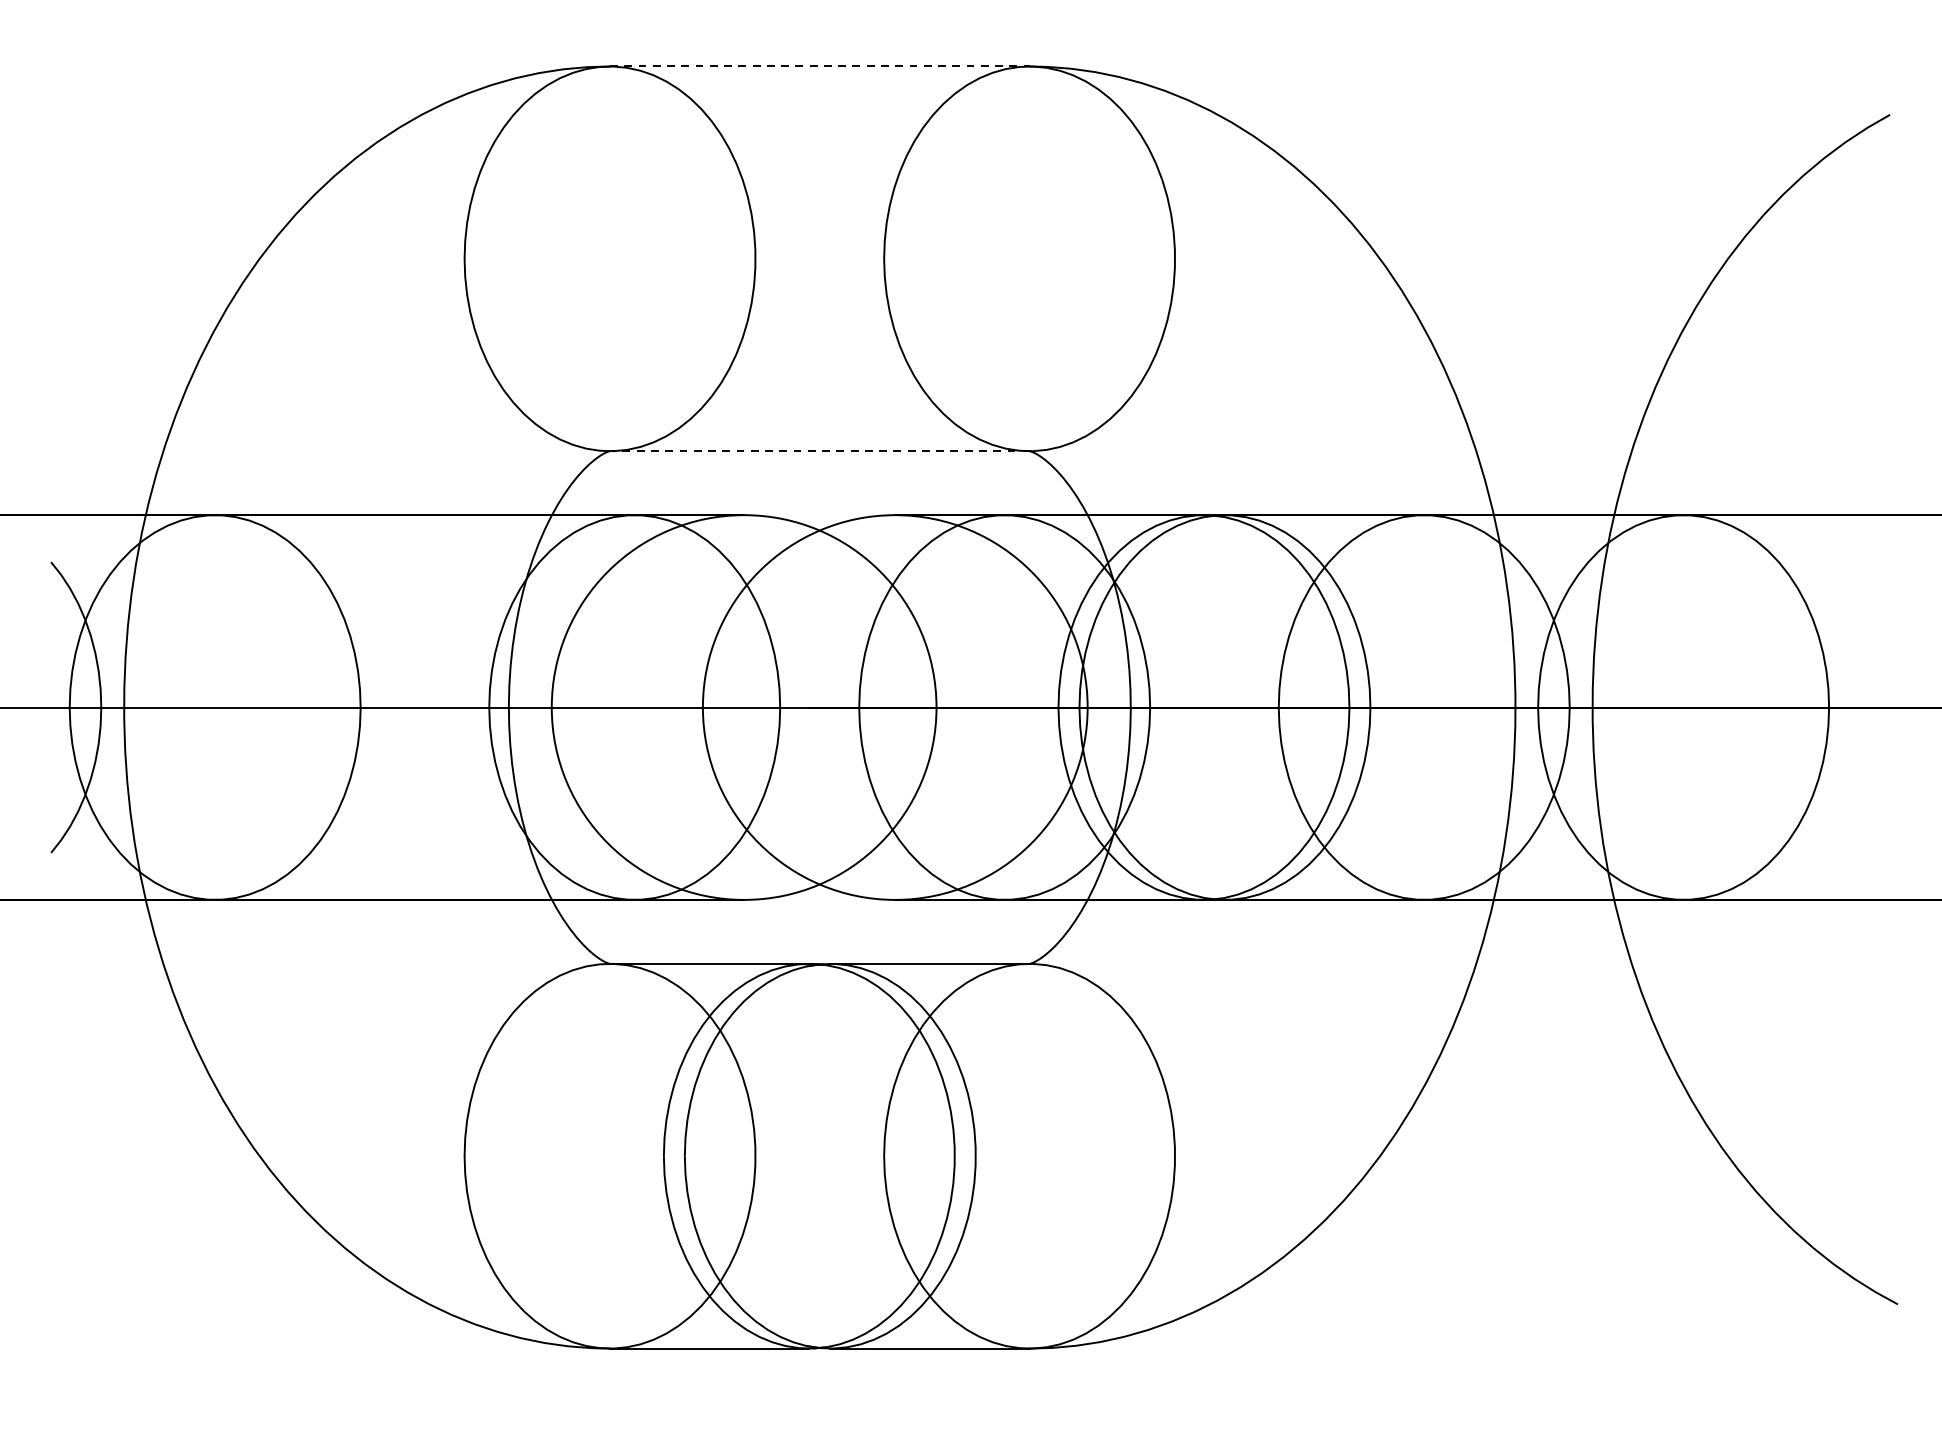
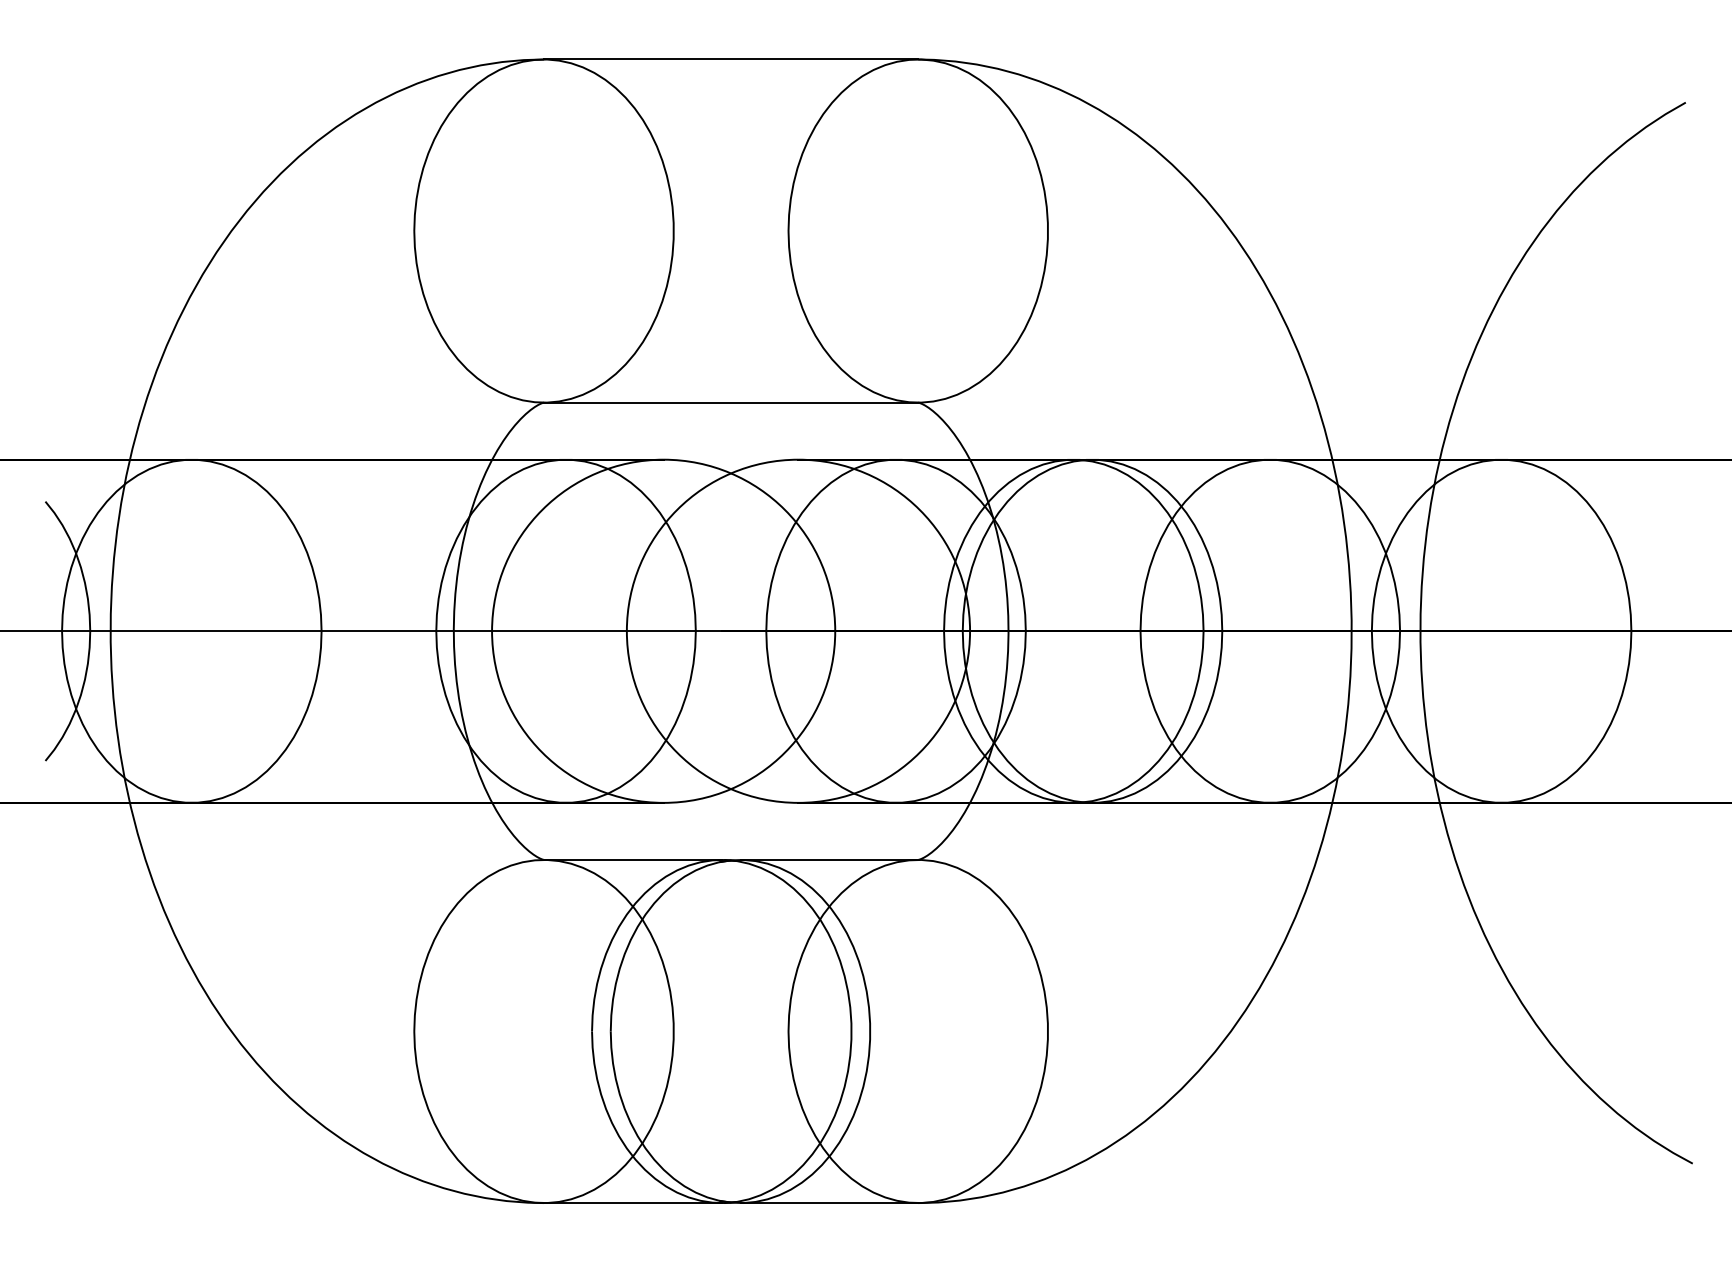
line: (820, 66) -> (731, 59), dashed -> solid
line: (819, 451) -> (730, 402), dashed -> solid

